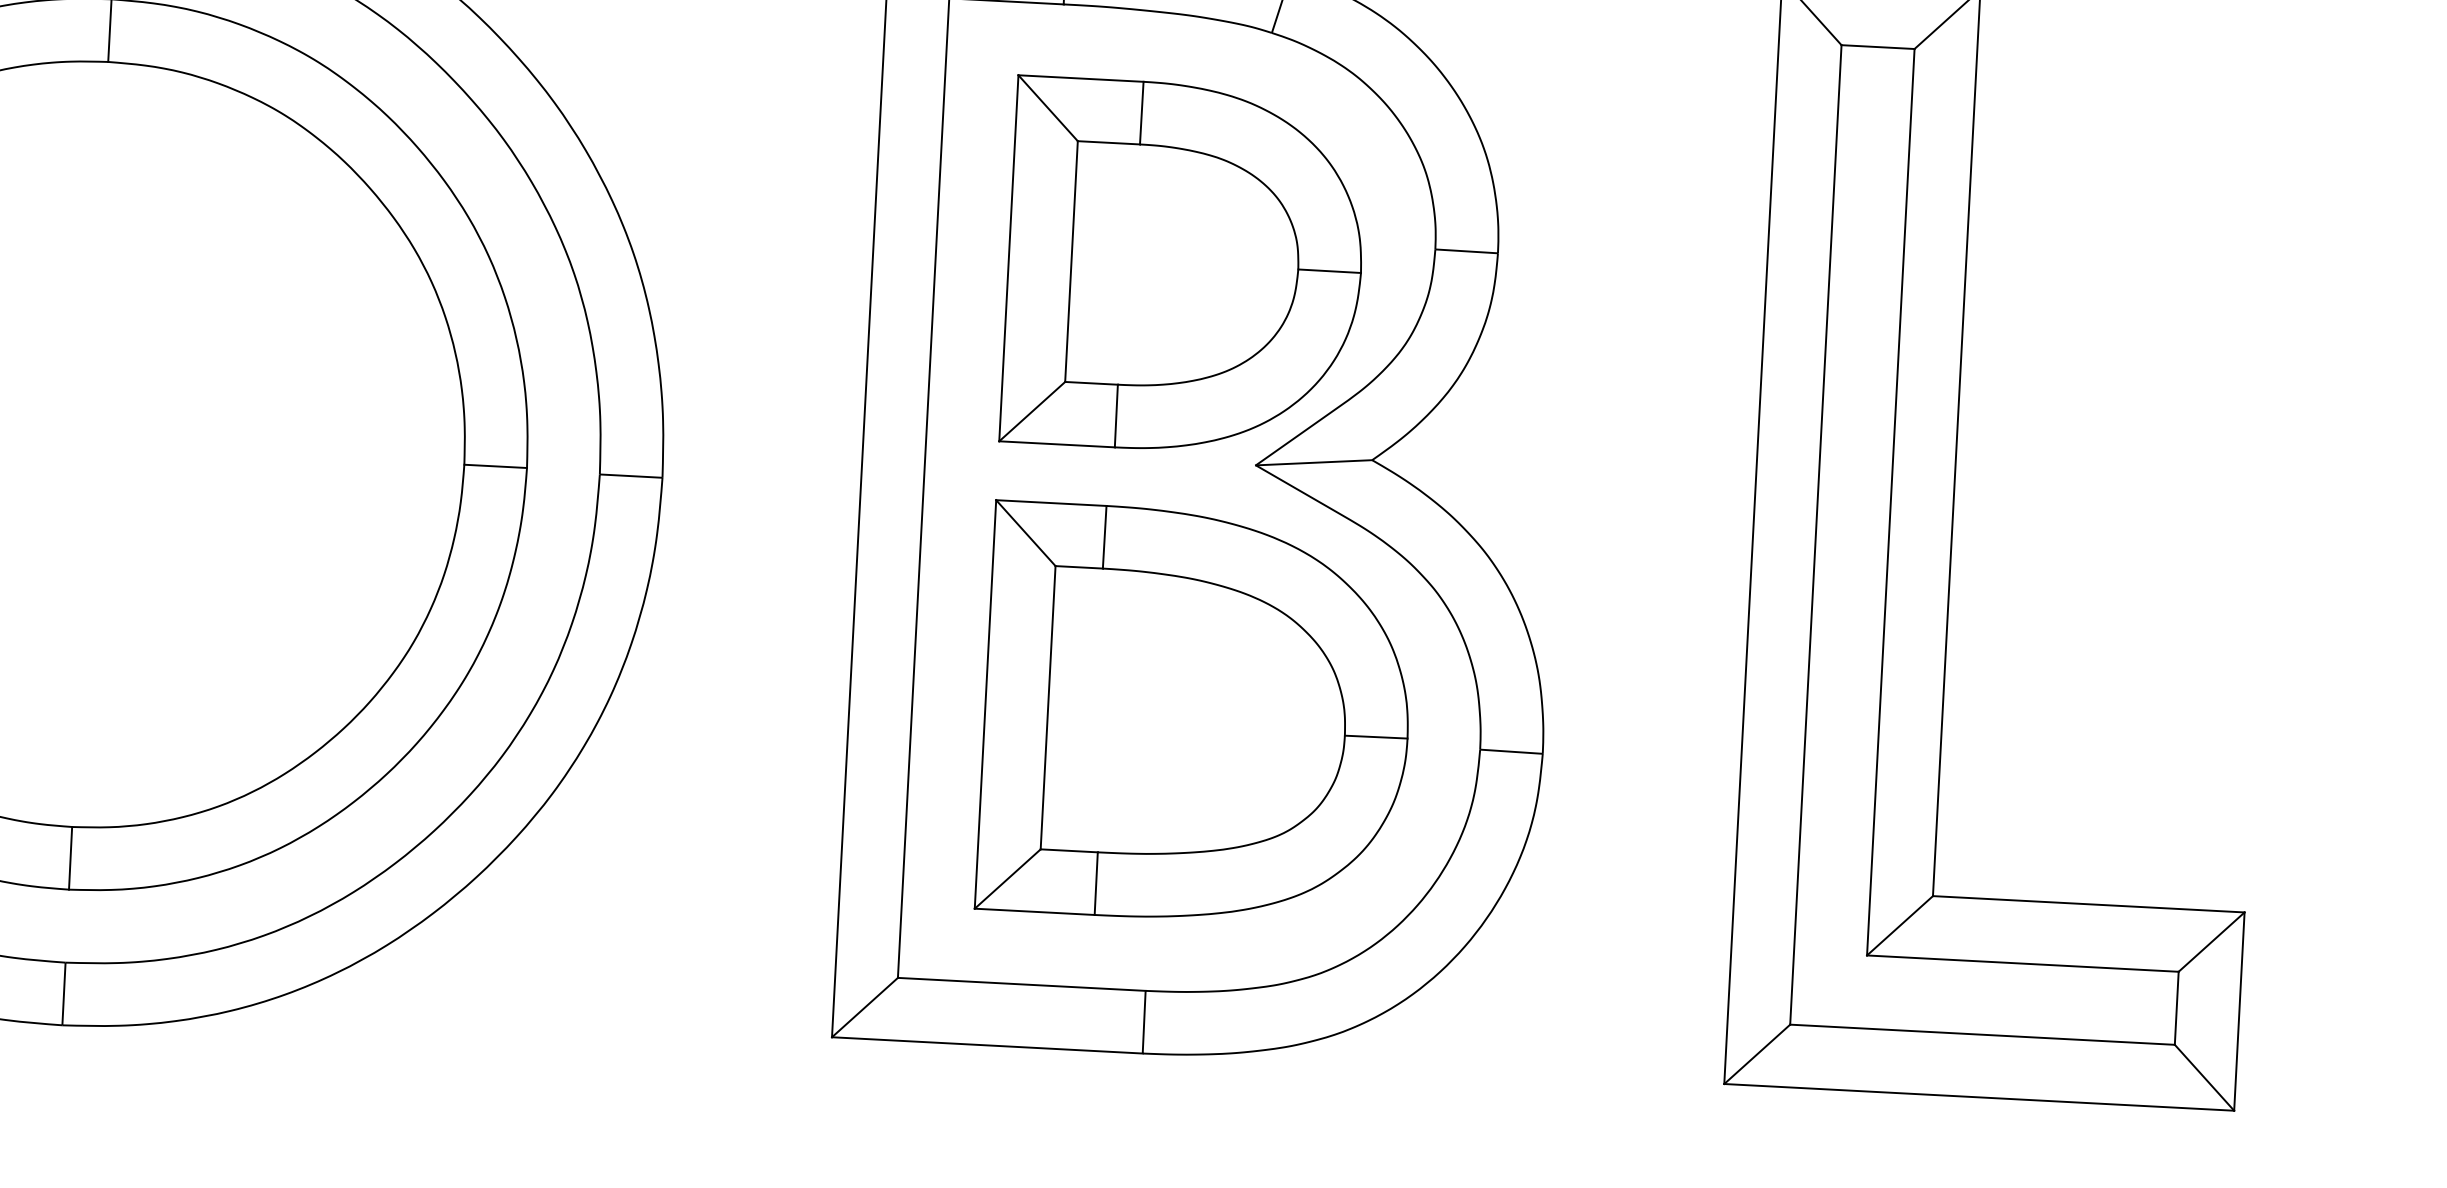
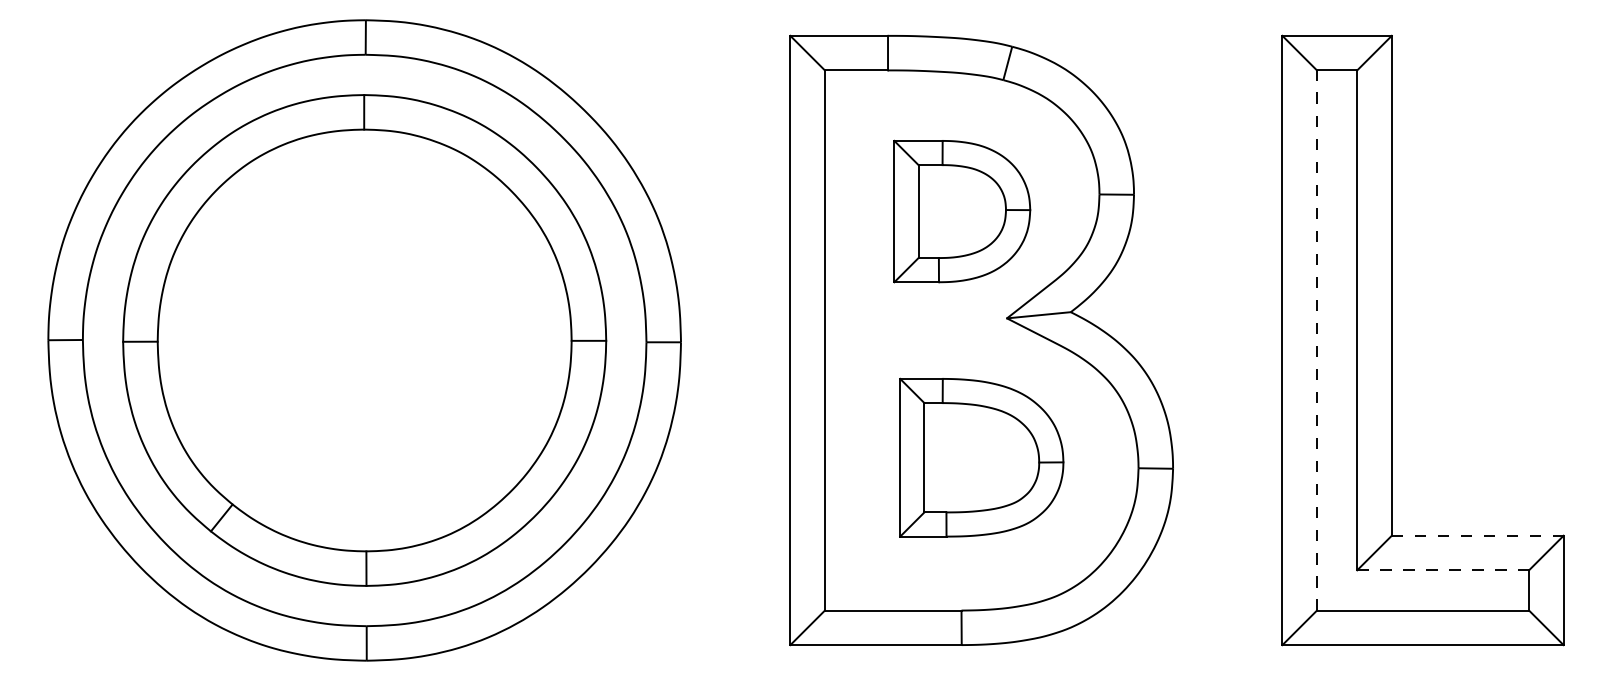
part: (1185, 267) -> (962, 211), size x0.7
line: (1815, 533) -> (1316, 339), solid -> dashed
part: (1196, 715) -> (981, 457), size x0.7
line: (2088, 903) -> (1477, 535), solid -> dashed
line: (2023, 964) -> (1443, 570), solid -> dashed

